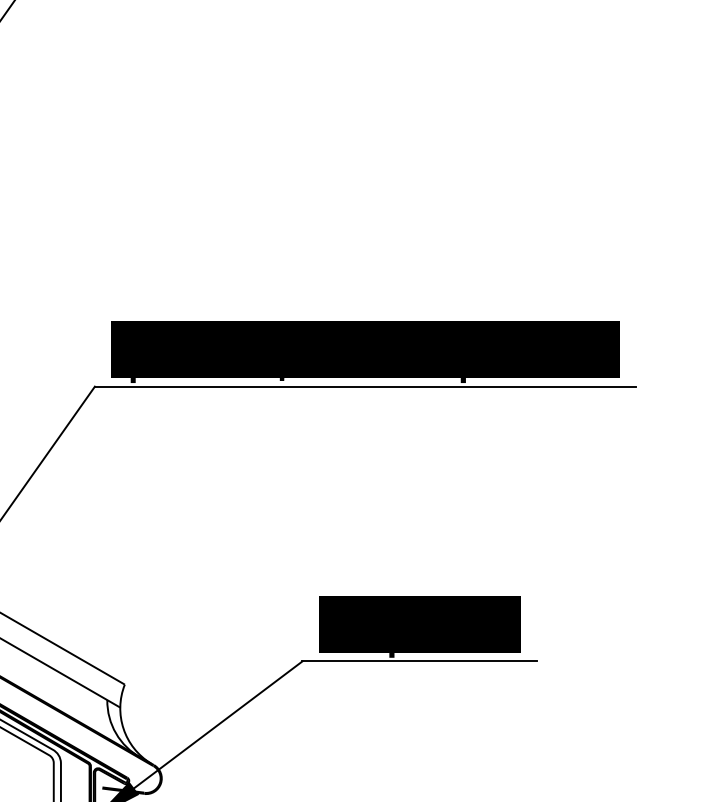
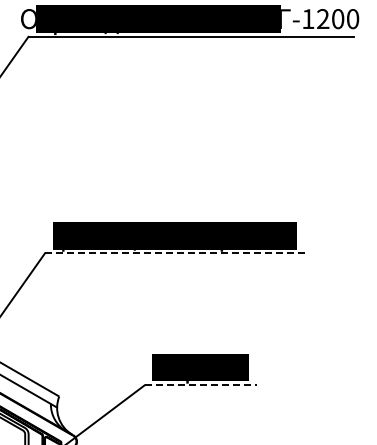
line: (366, 386) -> (175, 253), solid -> dashed
line: (420, 661) -> (201, 385), solid -> dashed

